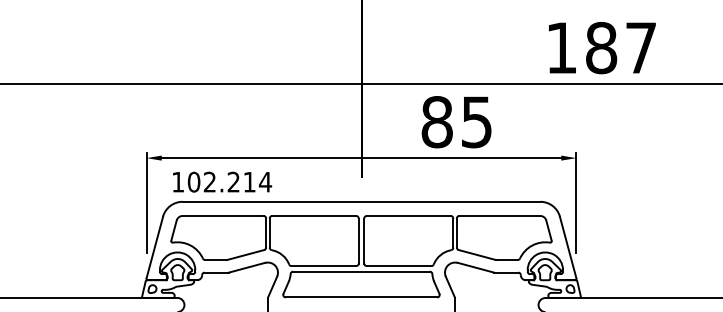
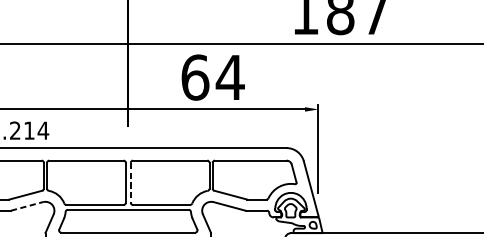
text: (457, 122) -> (213, 77), 85 -> 64
line: (364, 241) -> (130, 183), solid -> dashed
line: (247, 267) -> (27, 206), solid -> dashed

